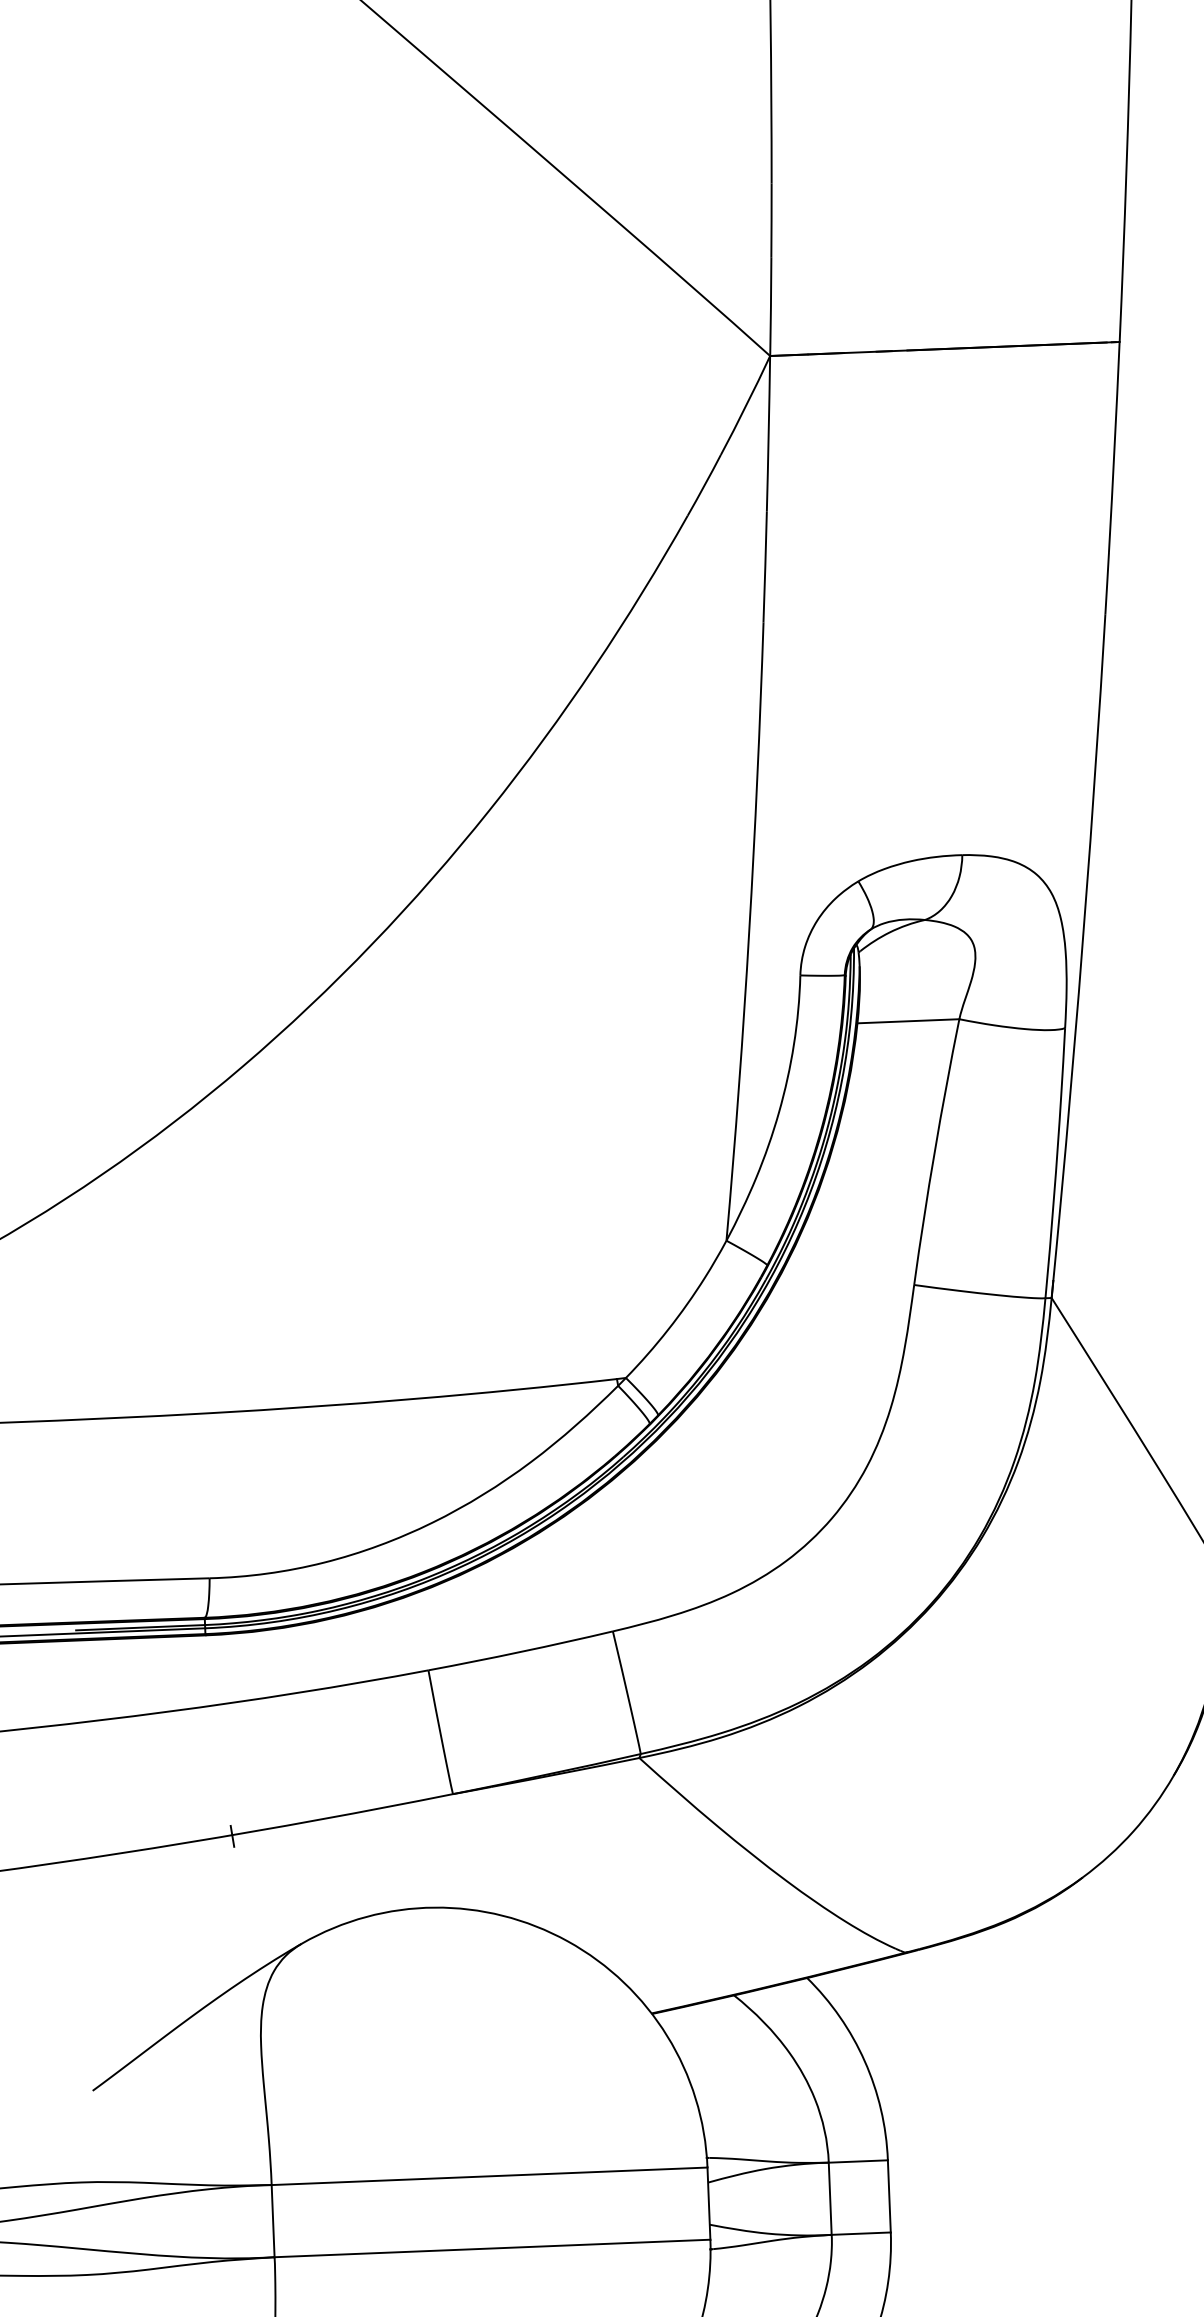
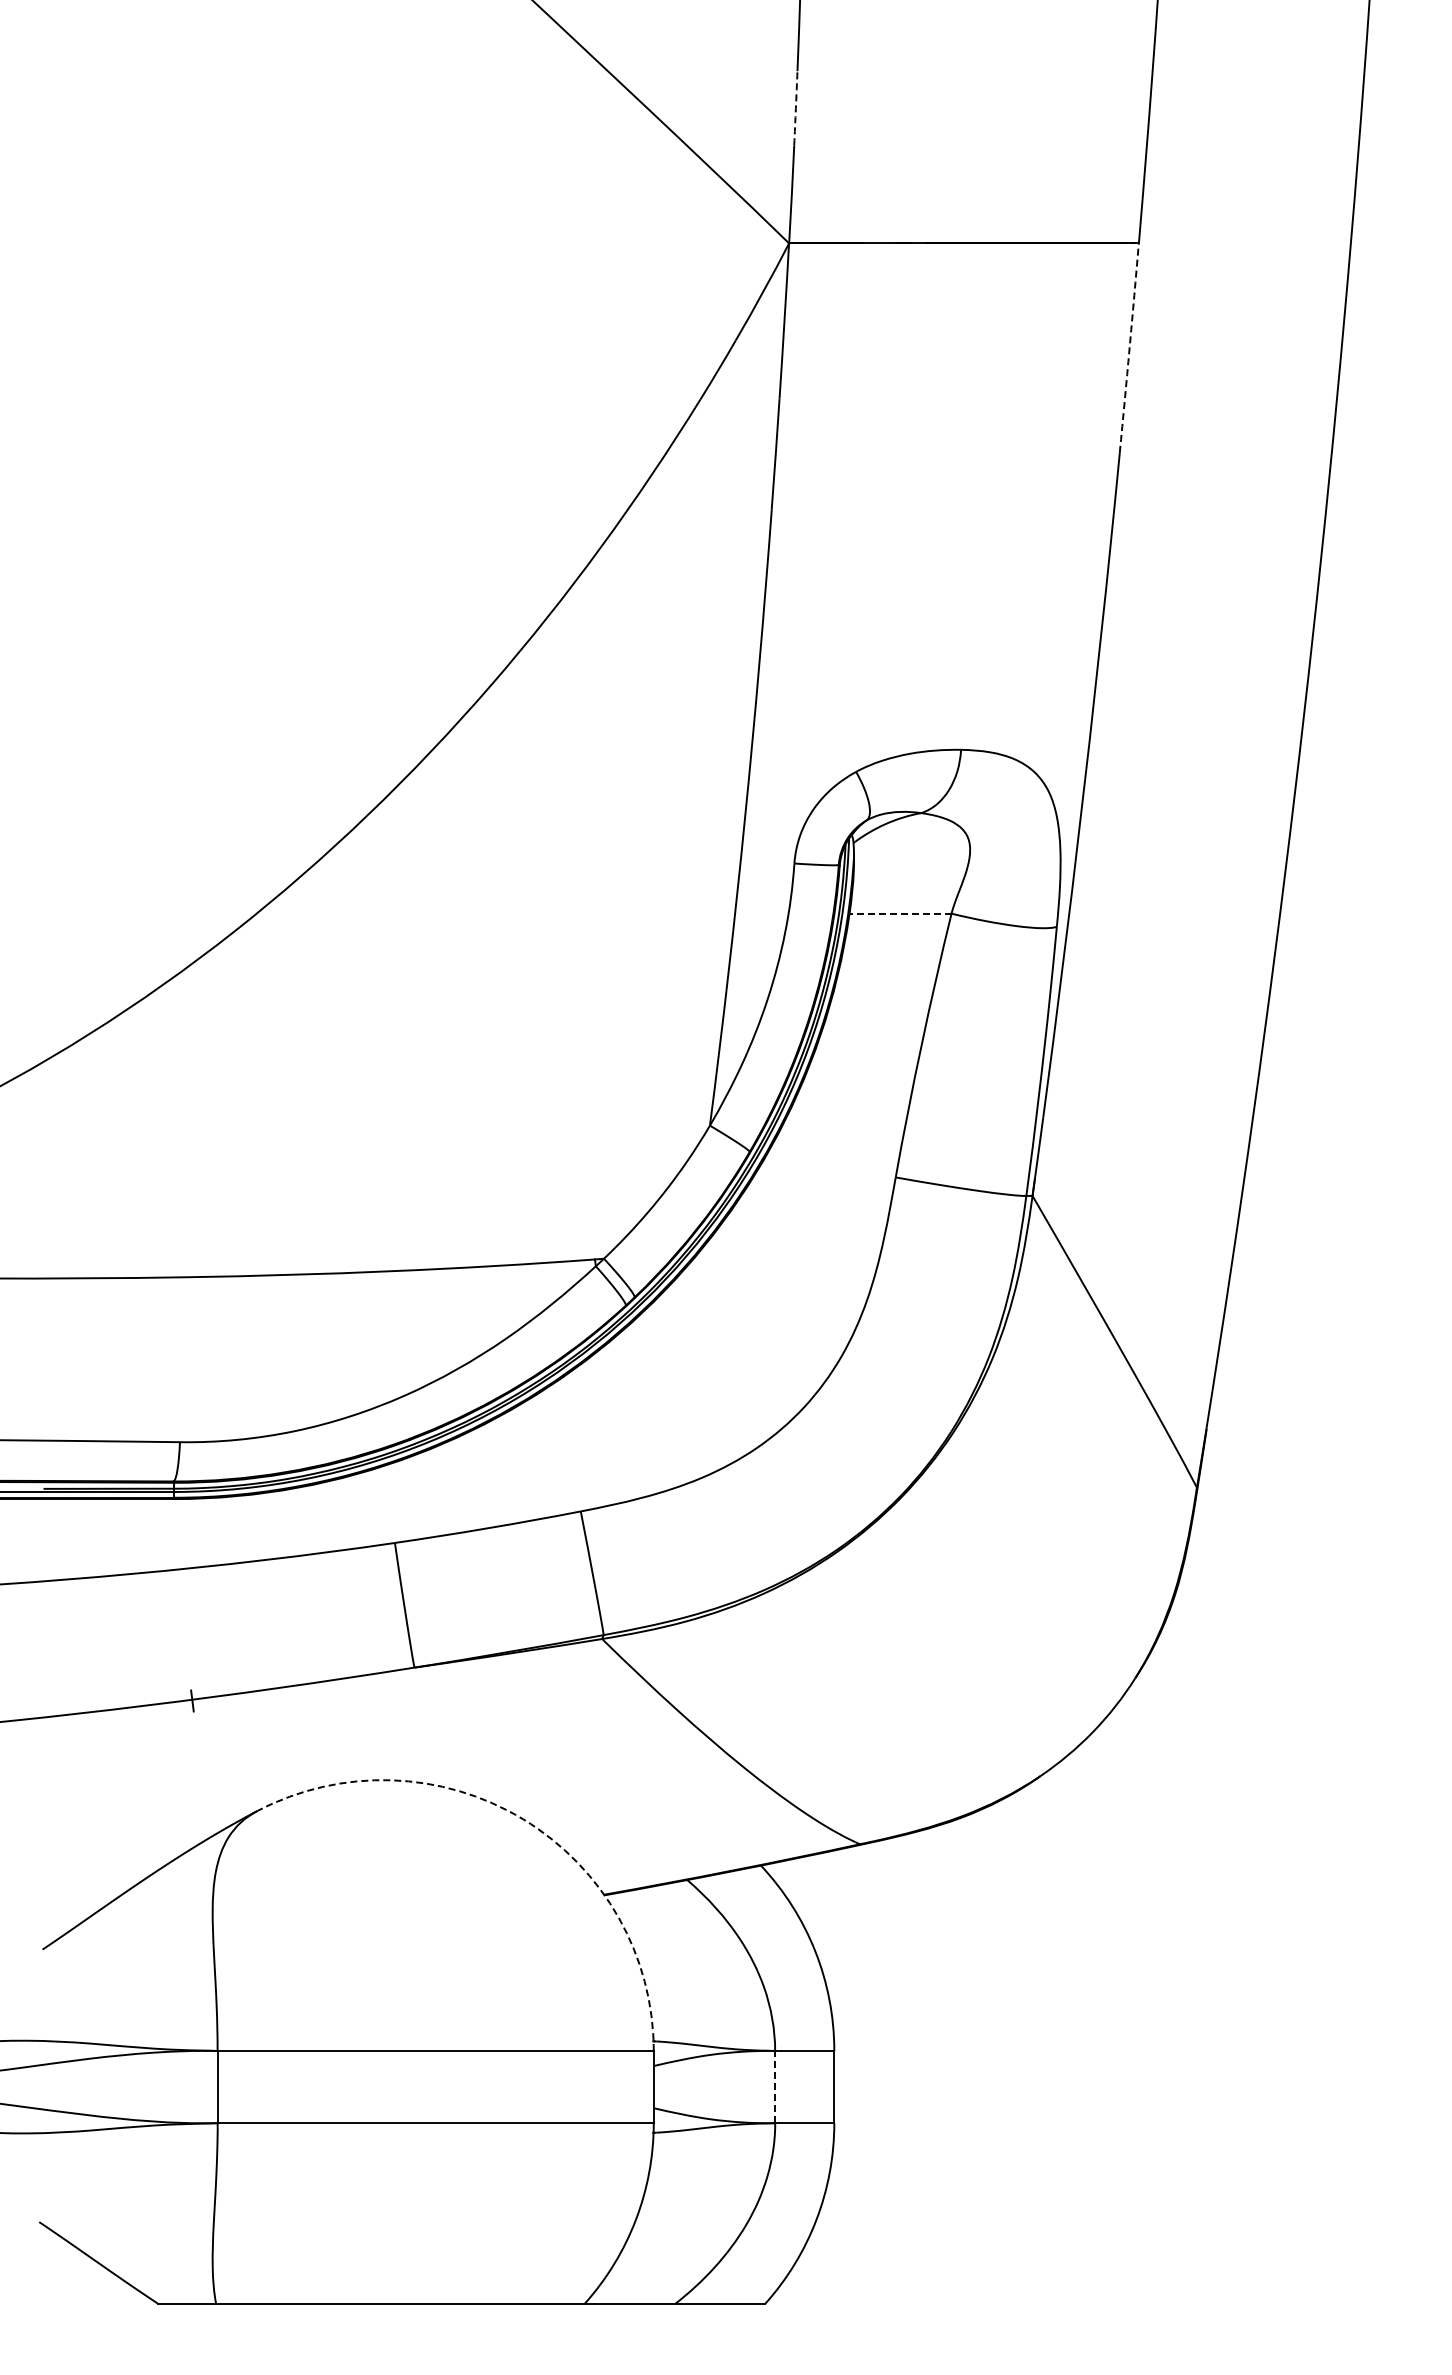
arc: (771, 220) -> (795, 108), solid -> dashed
arc: (1114, 447) -> (1129, 348), solid -> dashed
line: (908, 1021) -> (900, 913), solid -> dashed
arc: (568, 1941) -> (523, 1819), solid -> dashed
line: (830, 2198) -> (775, 2086), solid -> dashed

